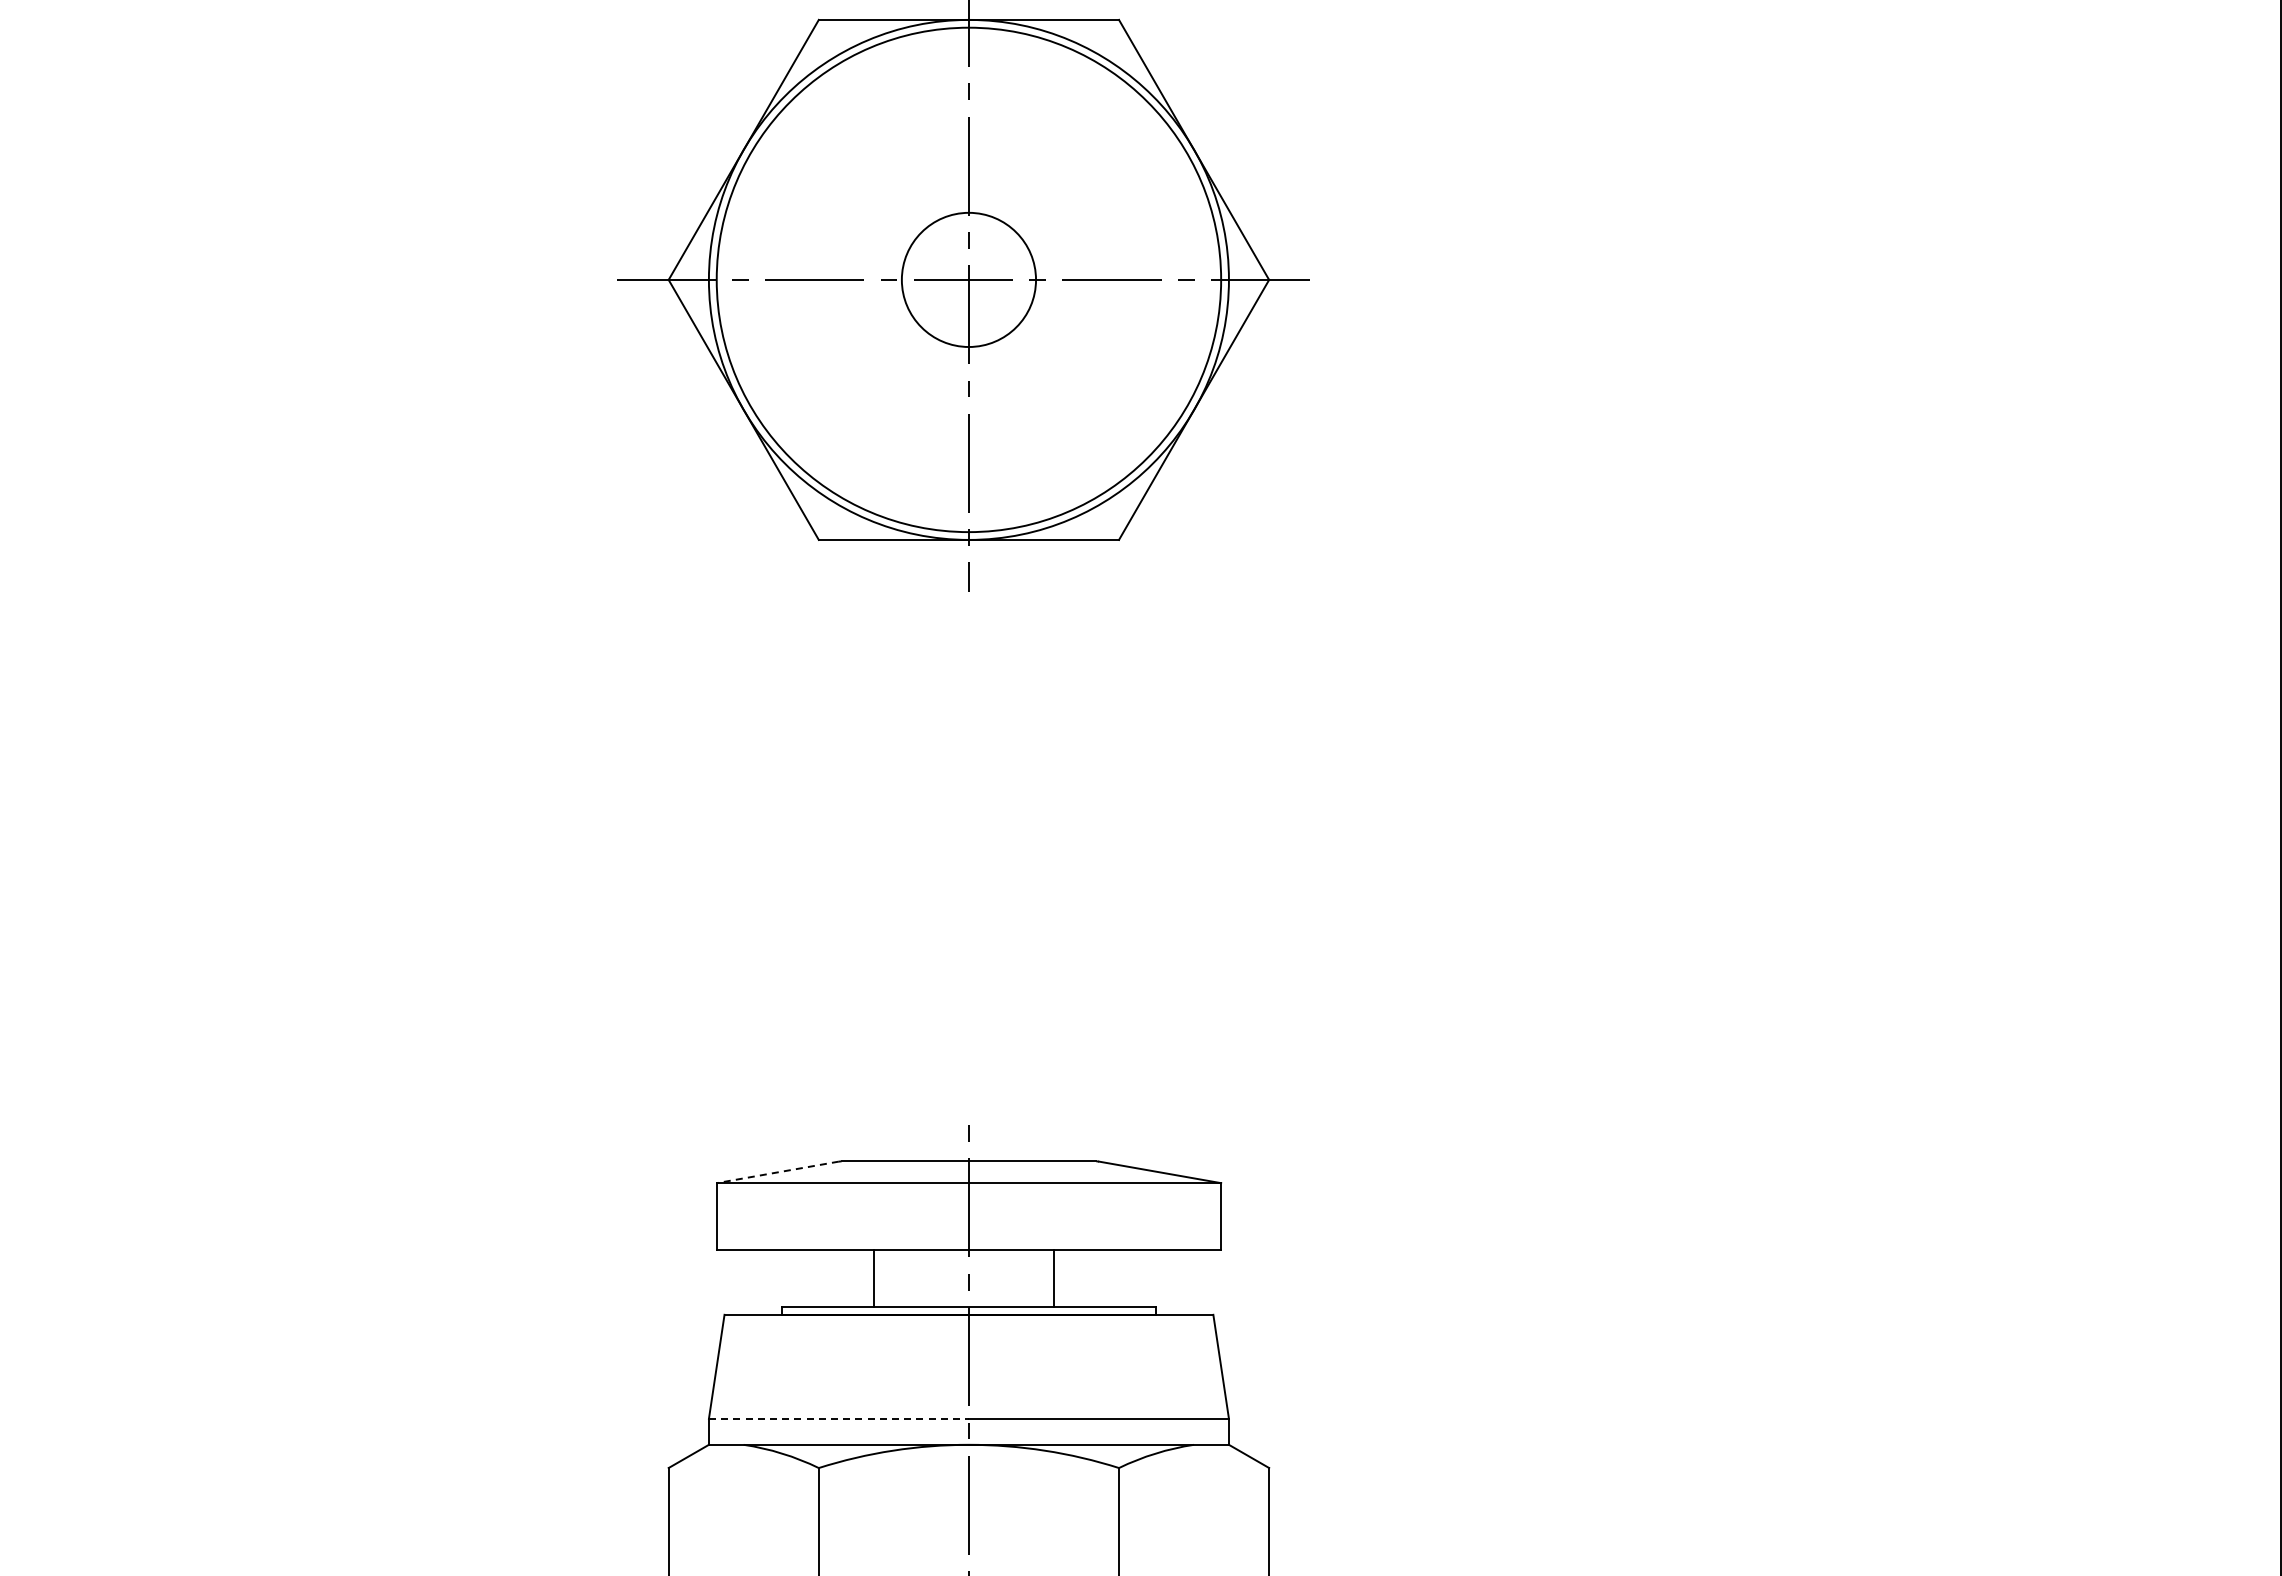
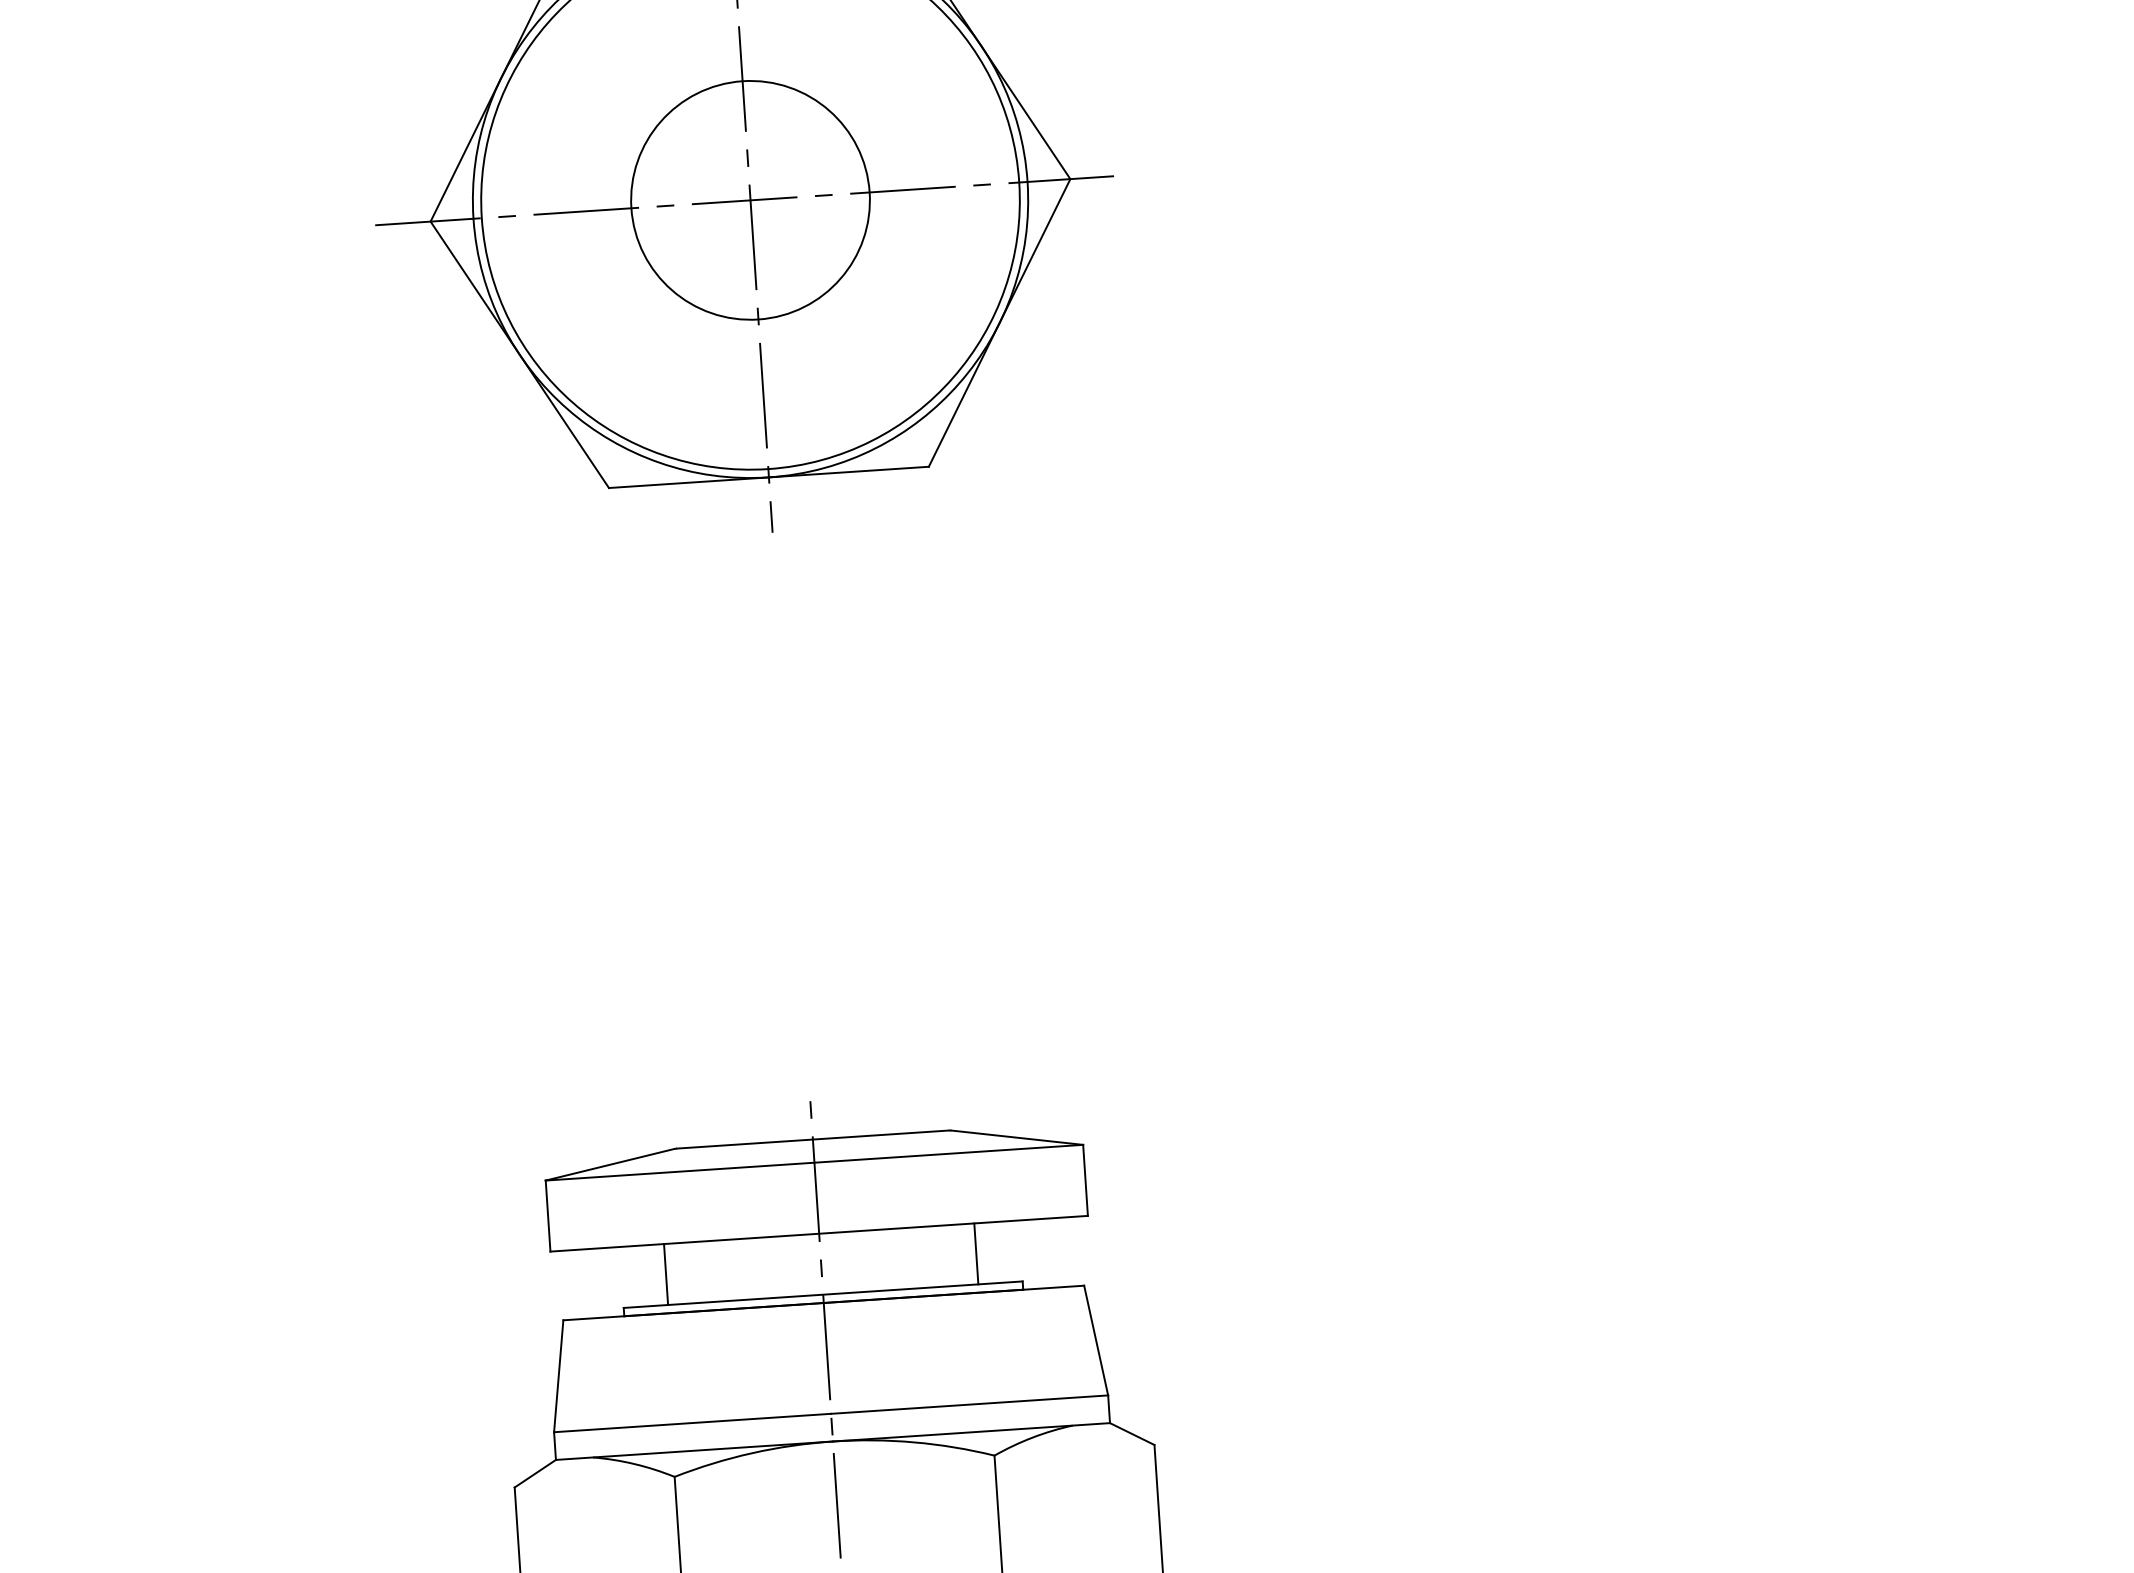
circle: (968, 279) -> (750, 199), size x1.67
line: (777, 1172) -> (609, 1164), dashed -> solid
line: (874, 1278) -> (666, 1274), moved
line: (1053, 1278) -> (976, 1254), moved
line: (839, 1418) -> (693, 1422), dashed -> solid

